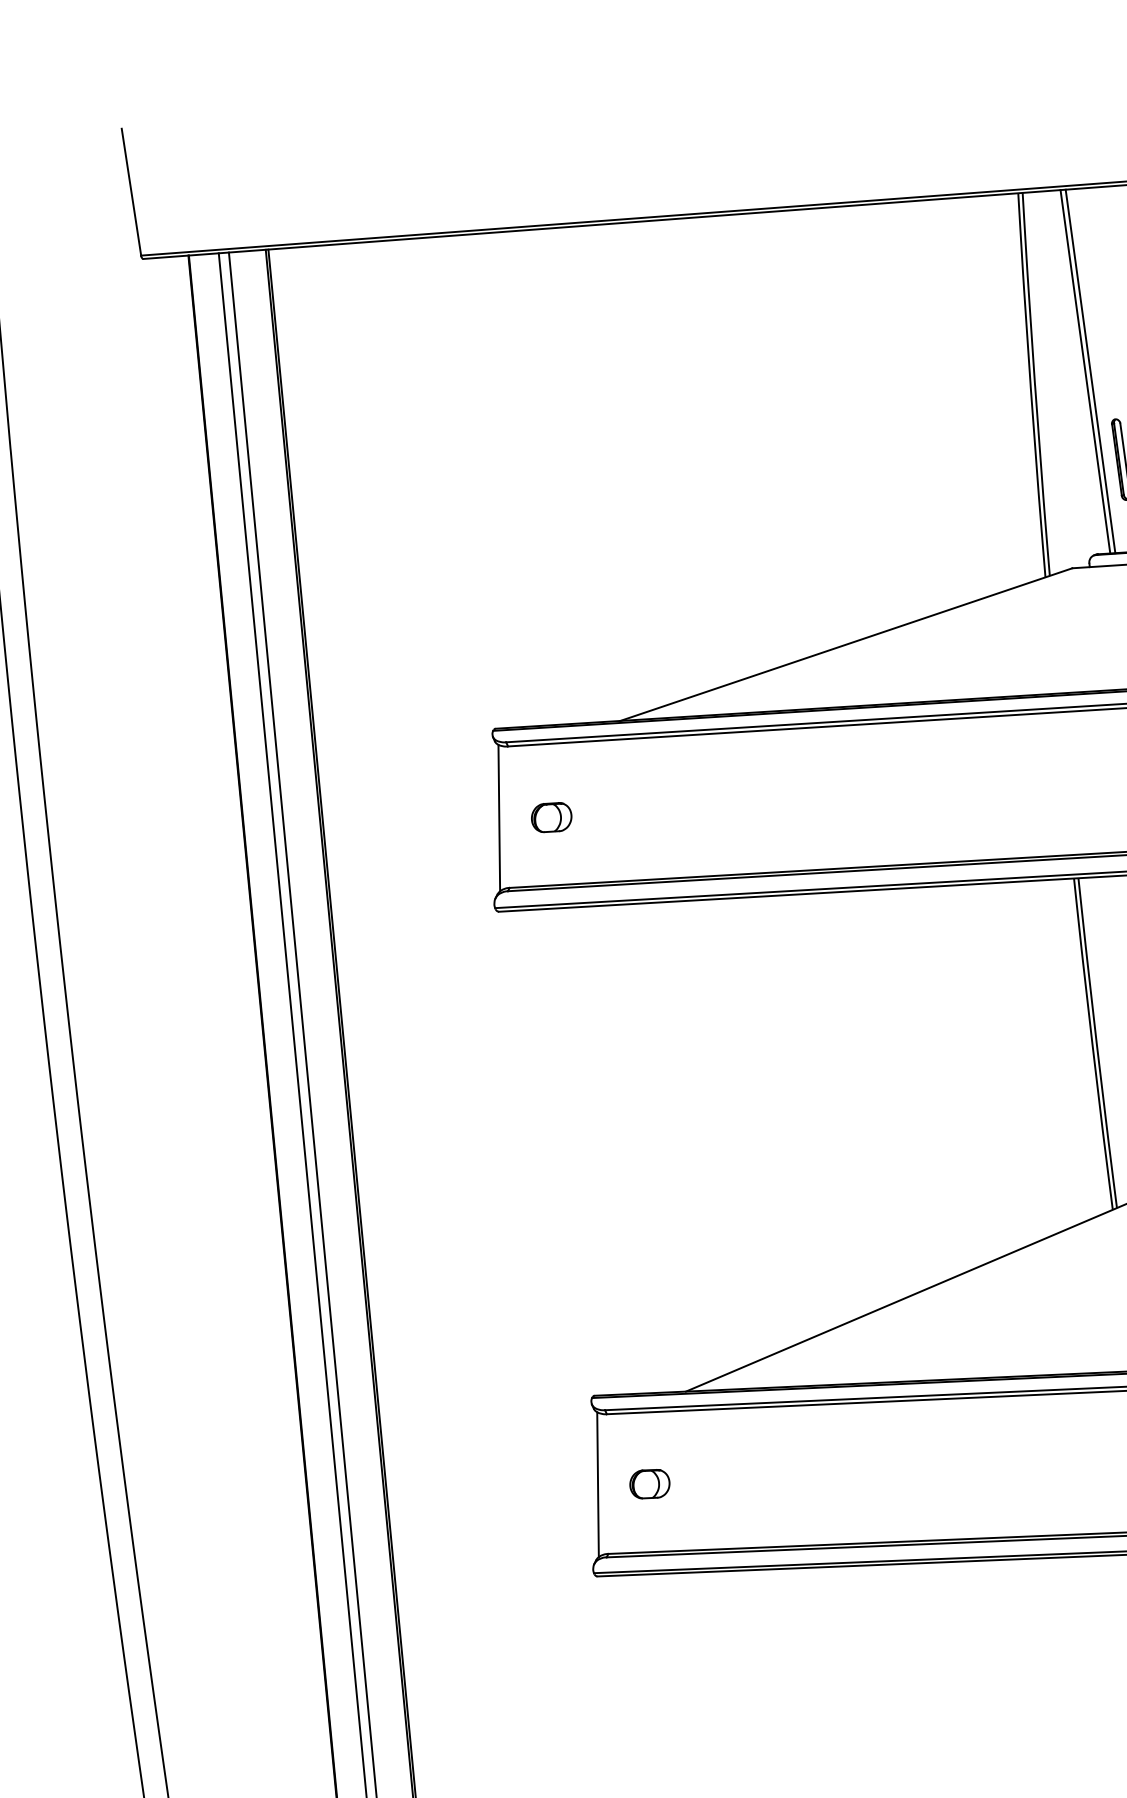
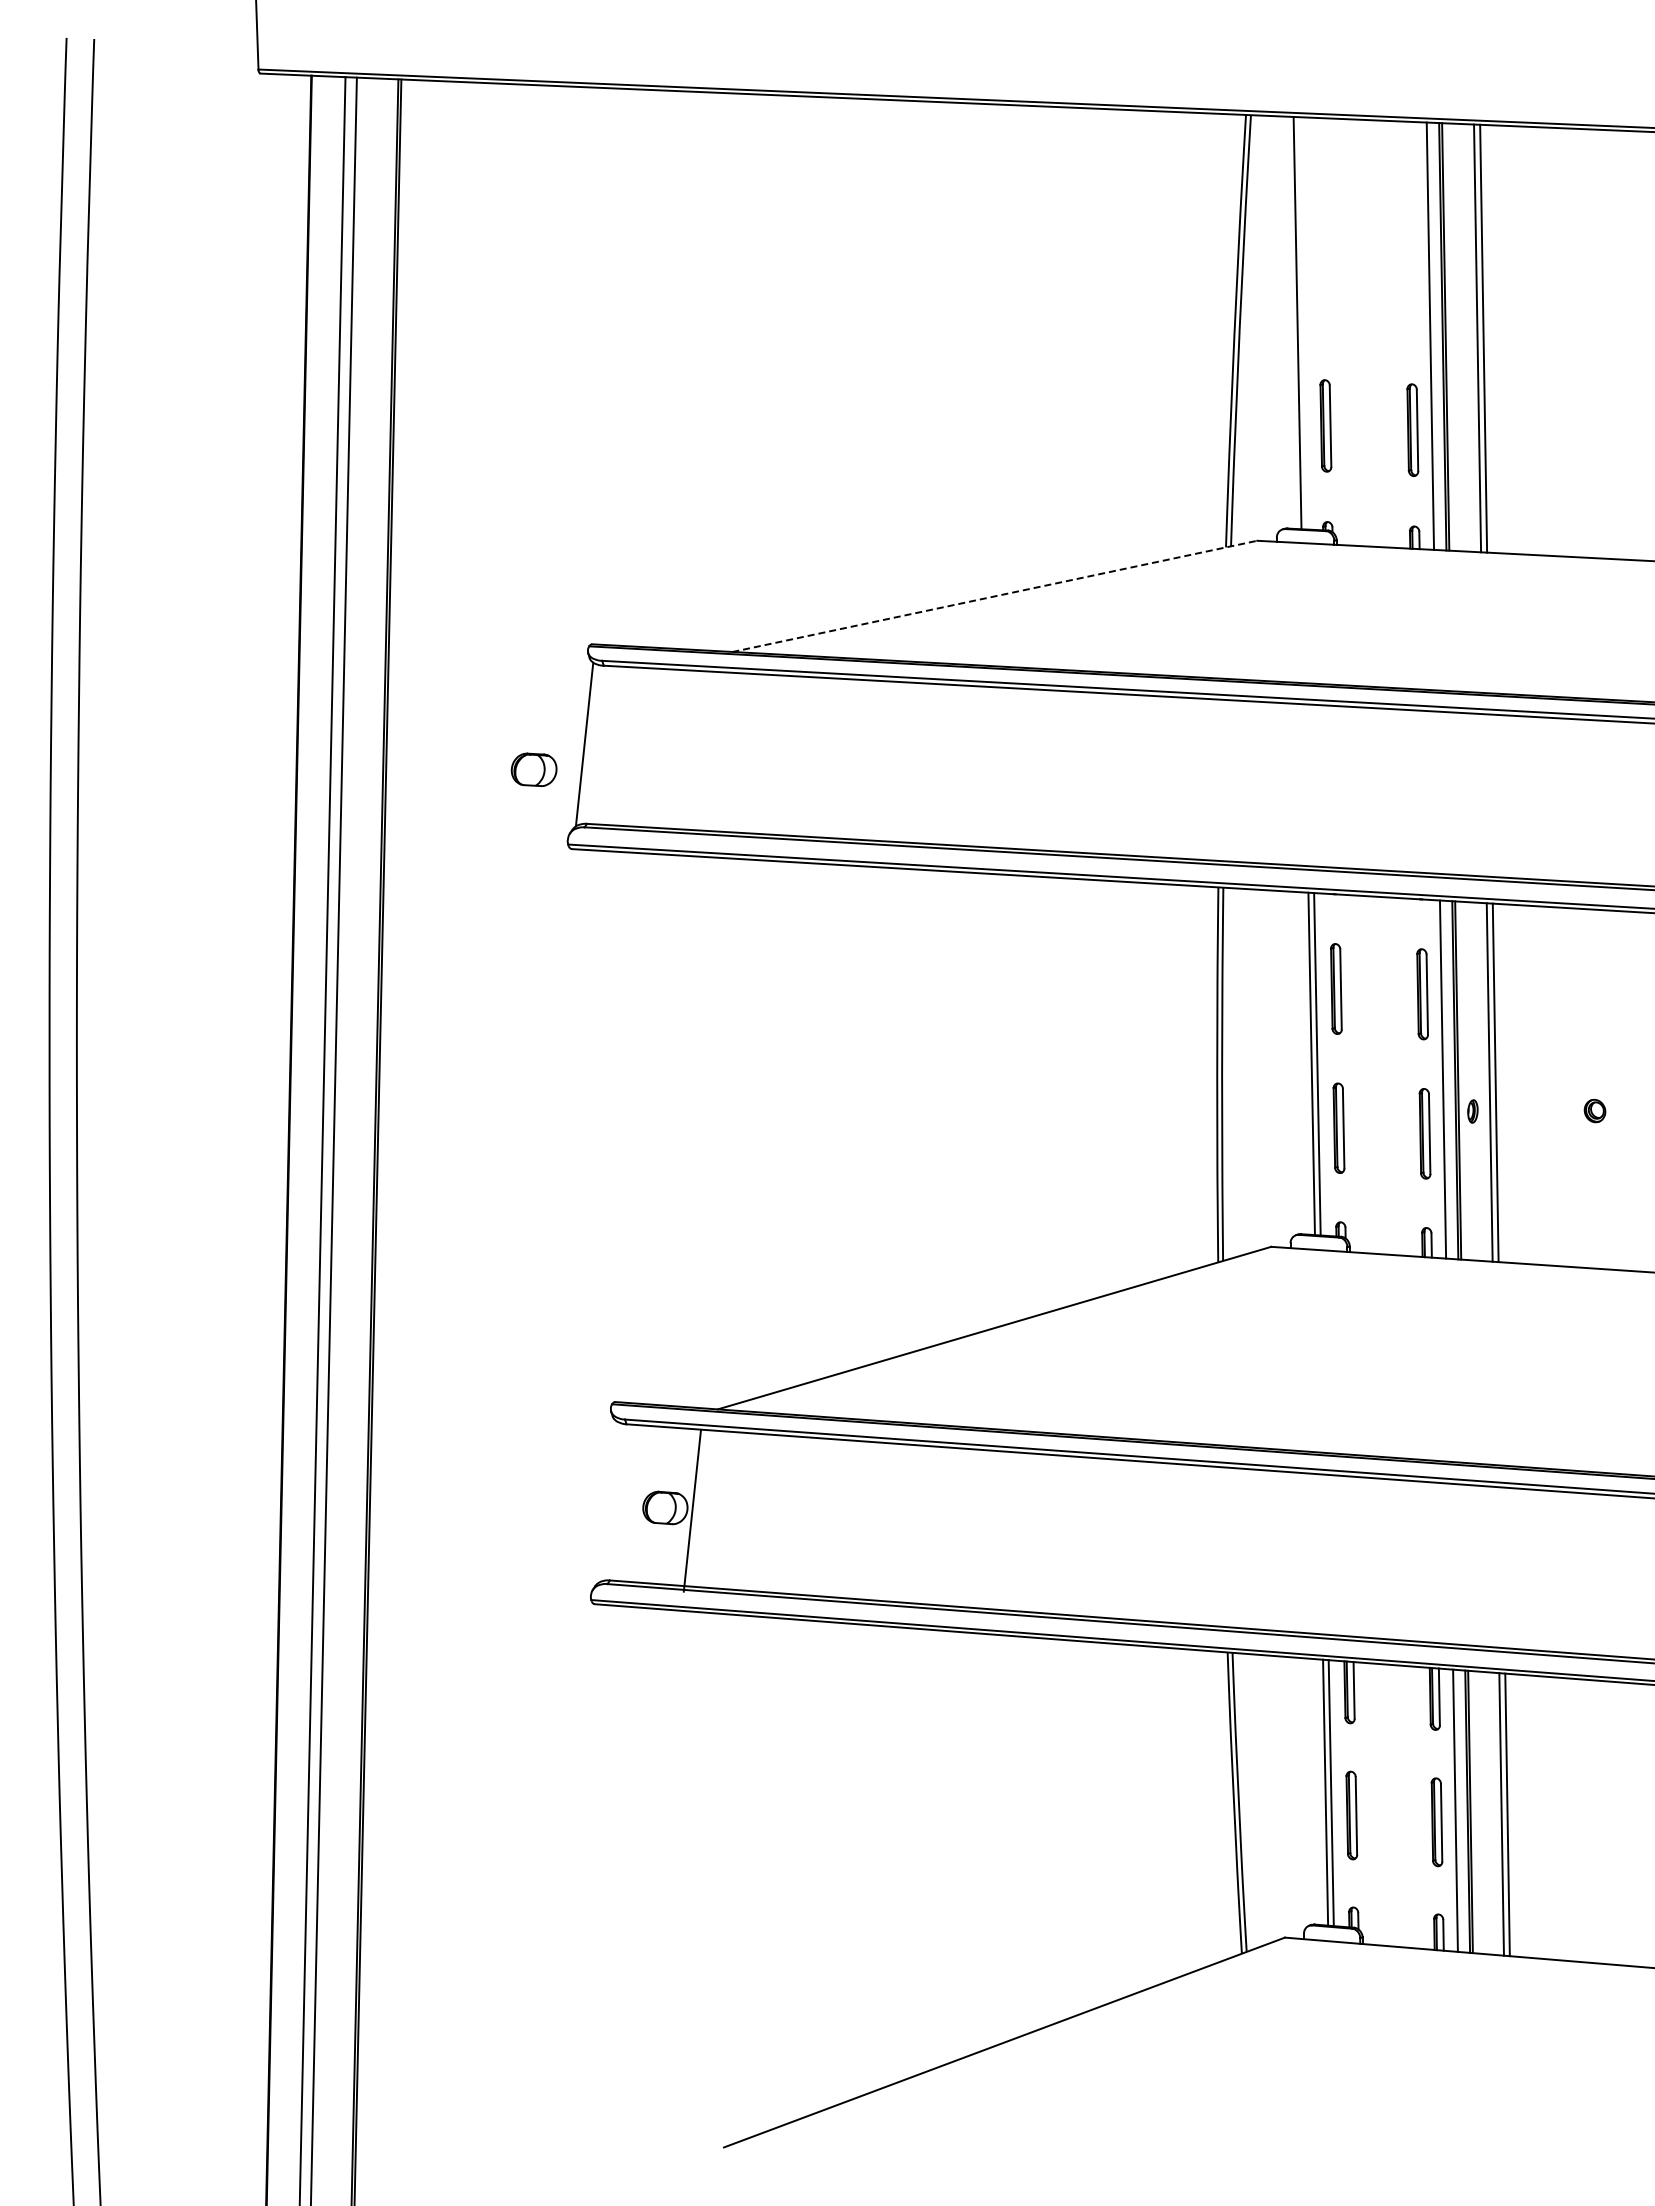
line: (1090, 371) -> (1303, 323), removed
line: (846, 644) -> (995, 596), solid -> dashed
part: (551, 817) -> (533, 769), moved
line: (598, 1484) -> (692, 1510), moved

